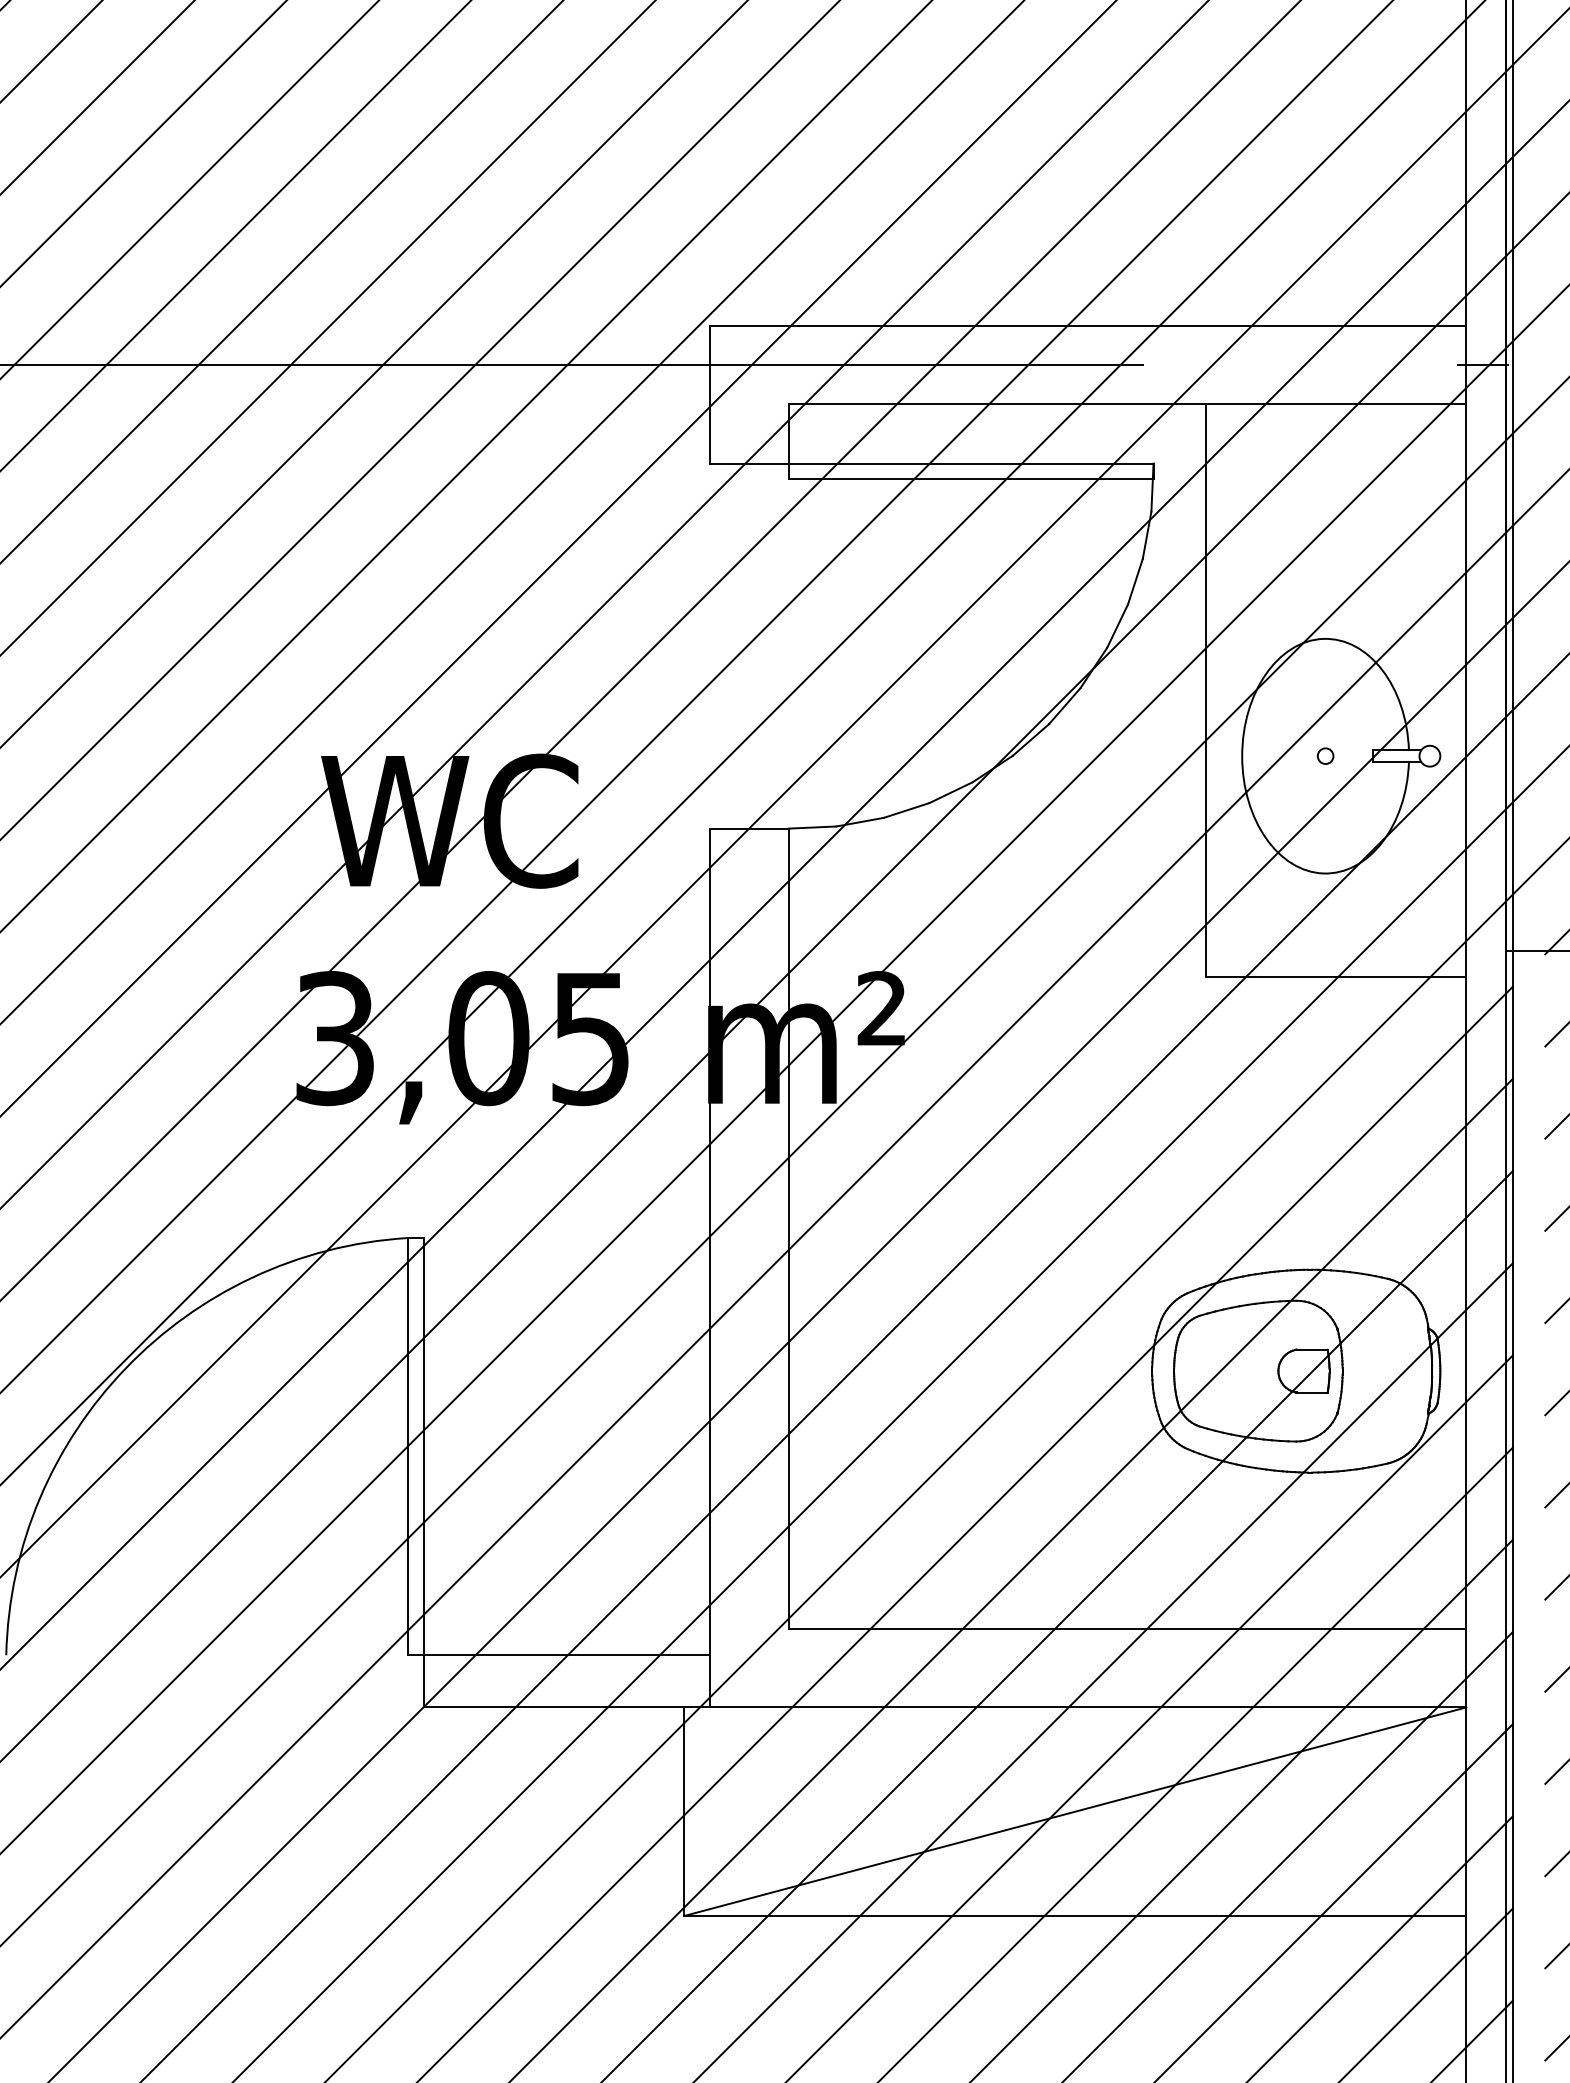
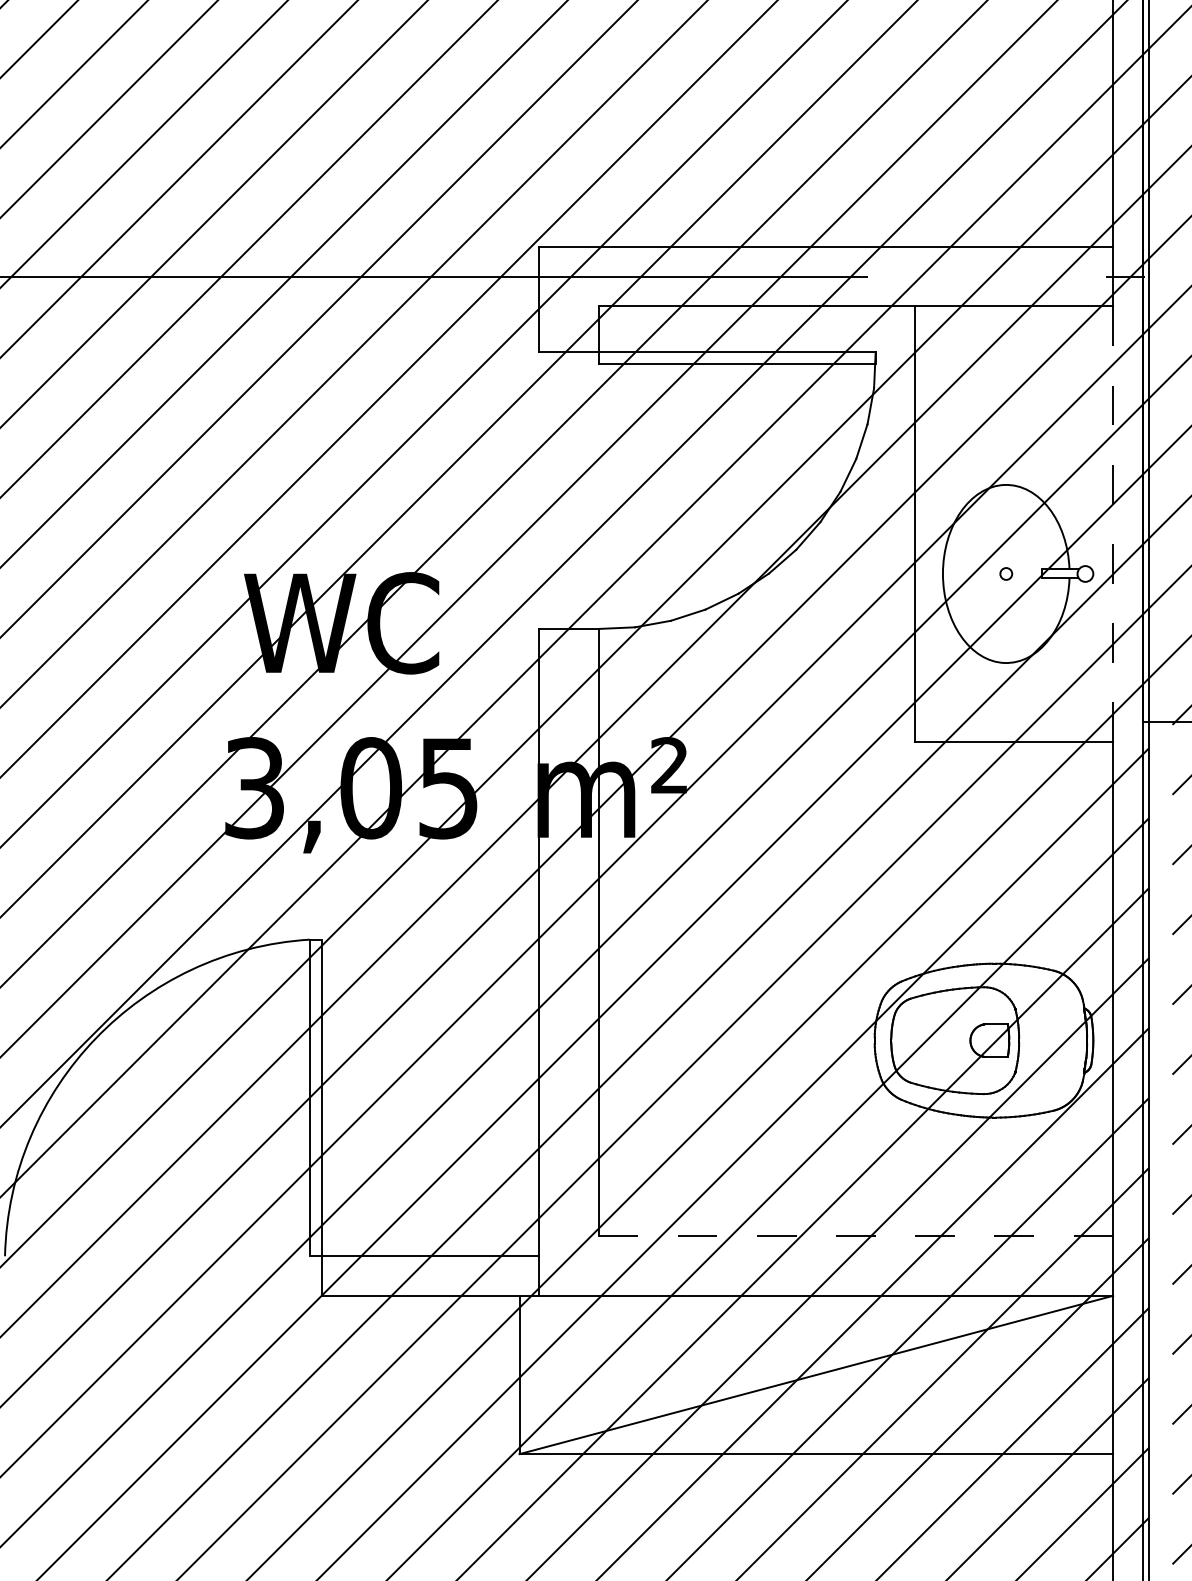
line: (1466, 690) -> (1113, 524), solid -> dashed
line: (1127, 1629) -> (855, 1236), solid -> dashed

